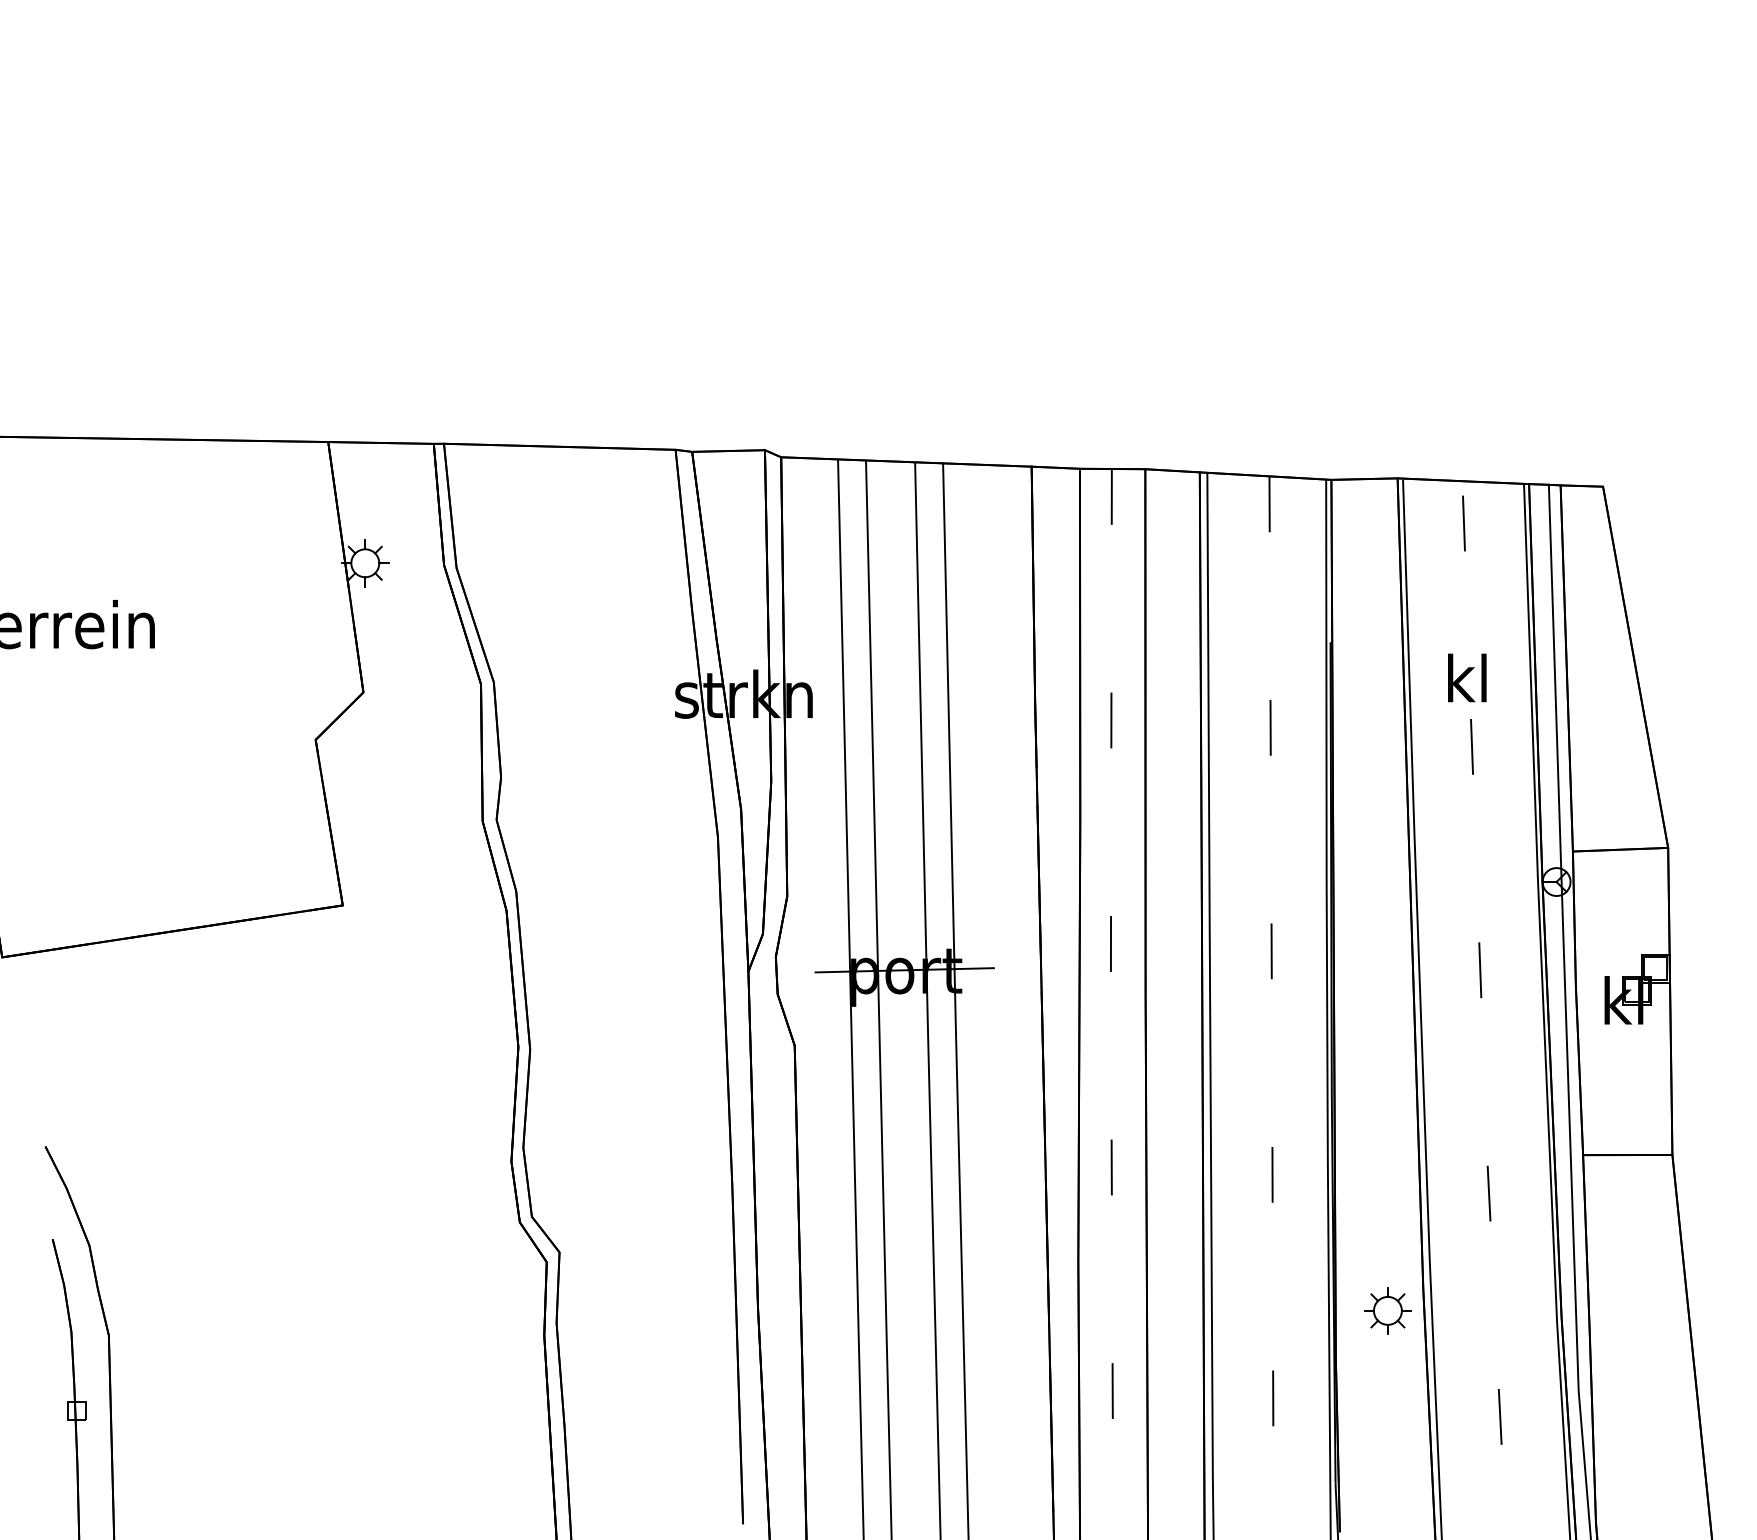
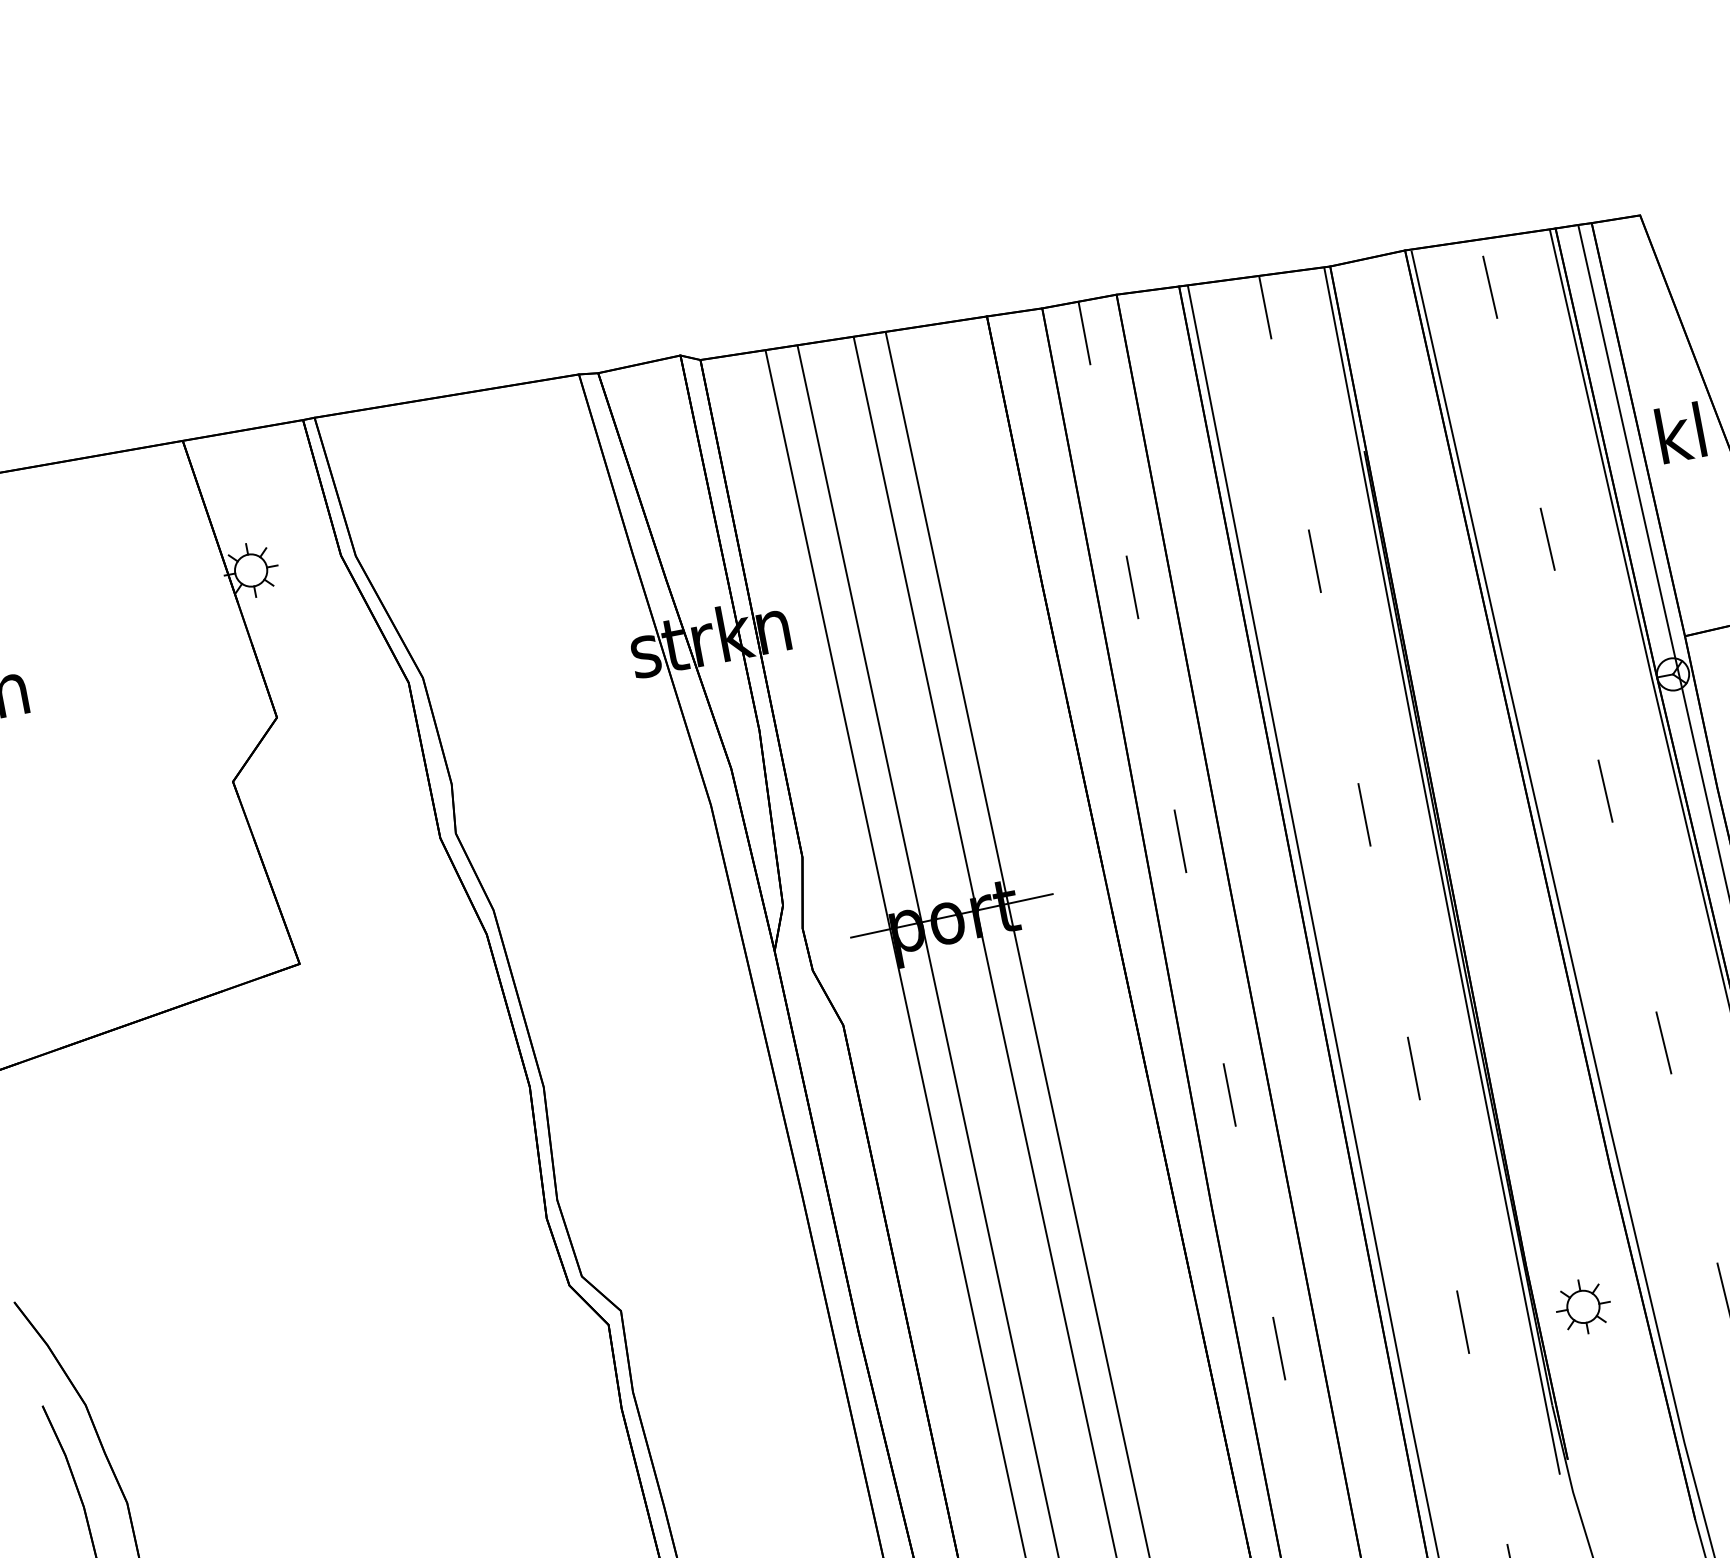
text: (1467, 677) -> (1680, 432), moved
part: (1387, 1310) -> (1582, 1306), moved

